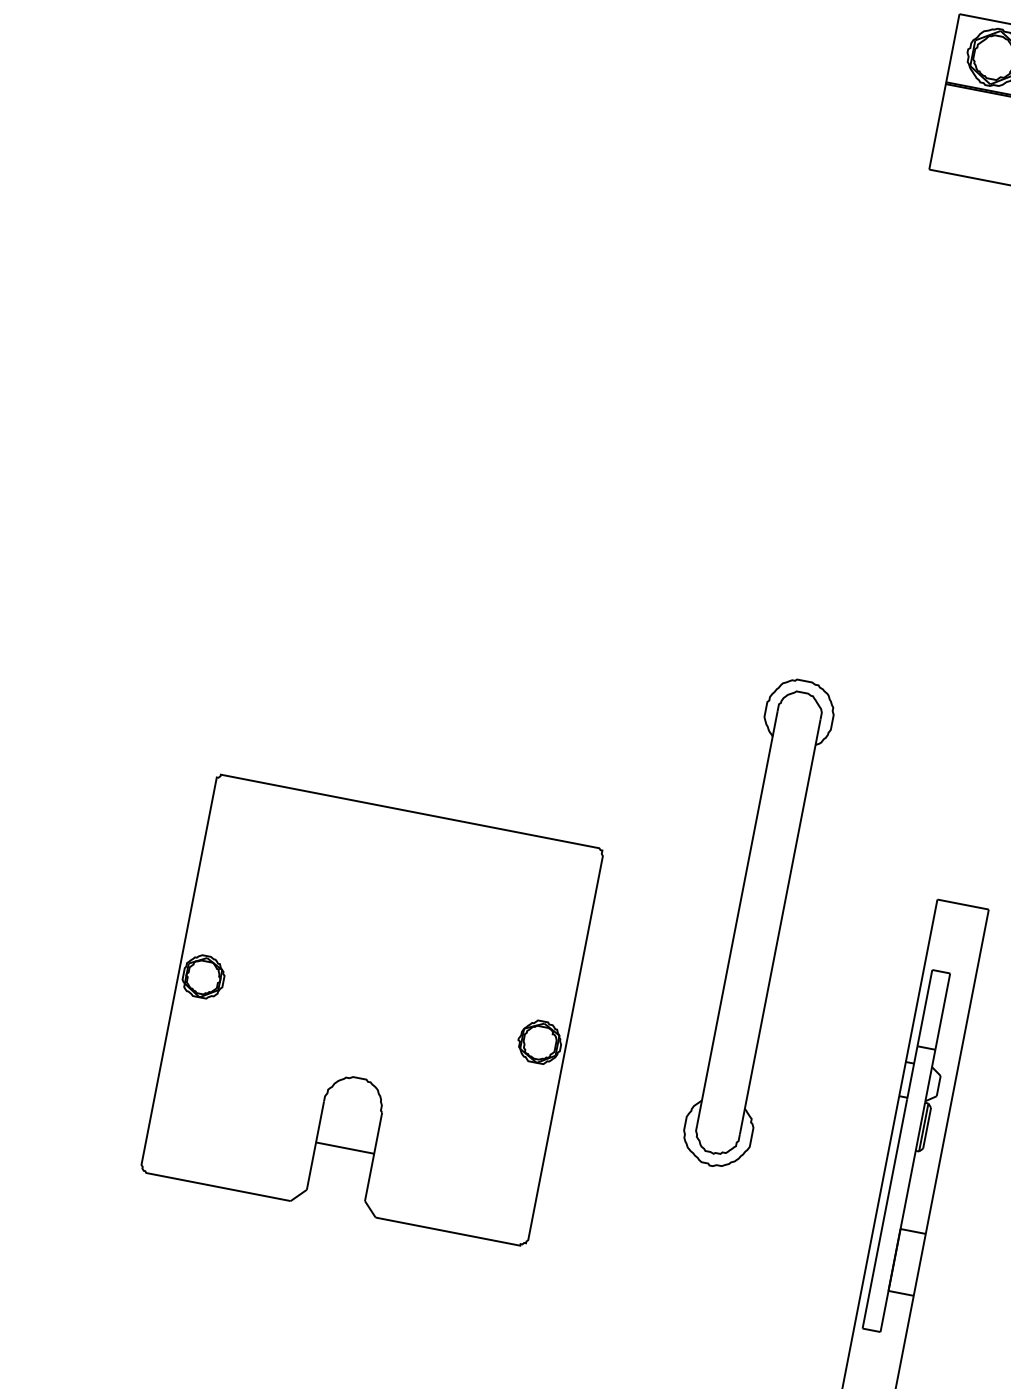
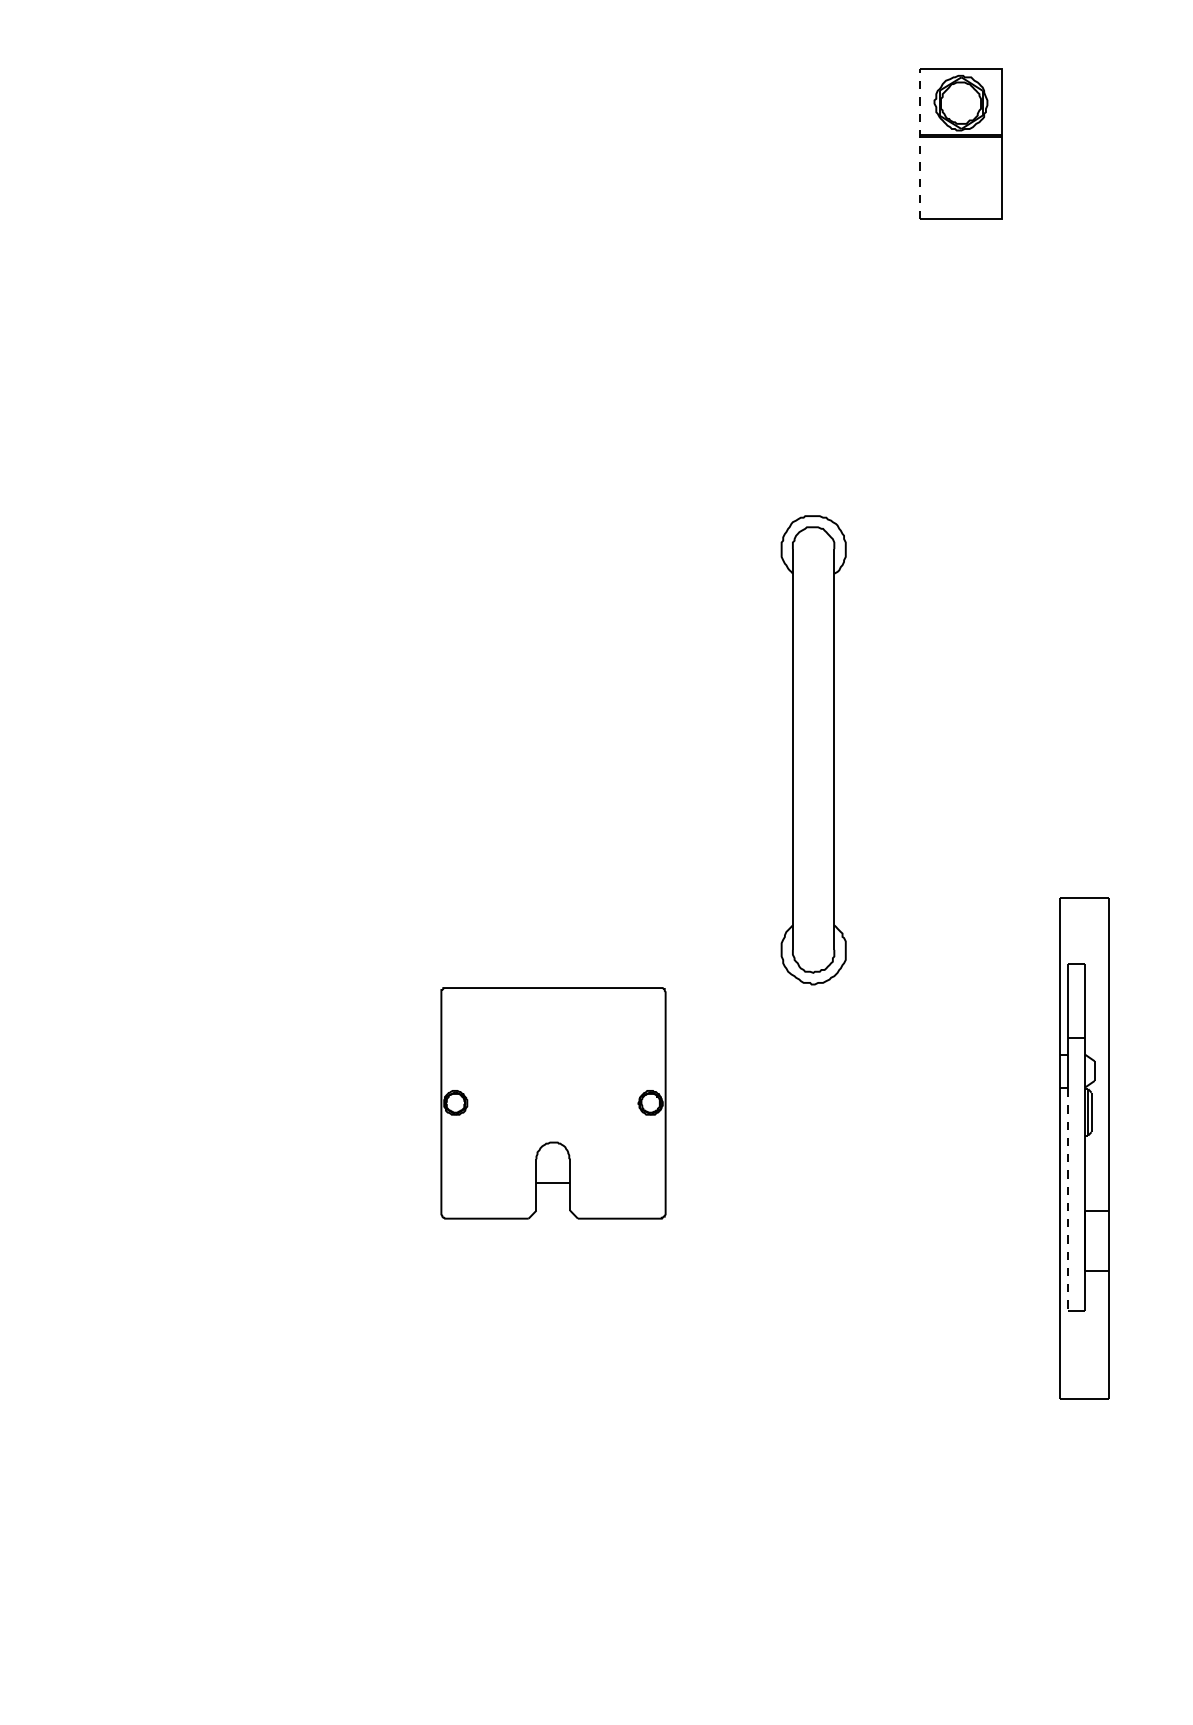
line: (945, 91) -> (920, 143), solid -> dashed
part: (758, 923) -> (813, 750), moved
part: (372, 1010) -> (553, 1103), size x0.6
line: (884, 1213) -> (1067, 1199), solid -> dashed

